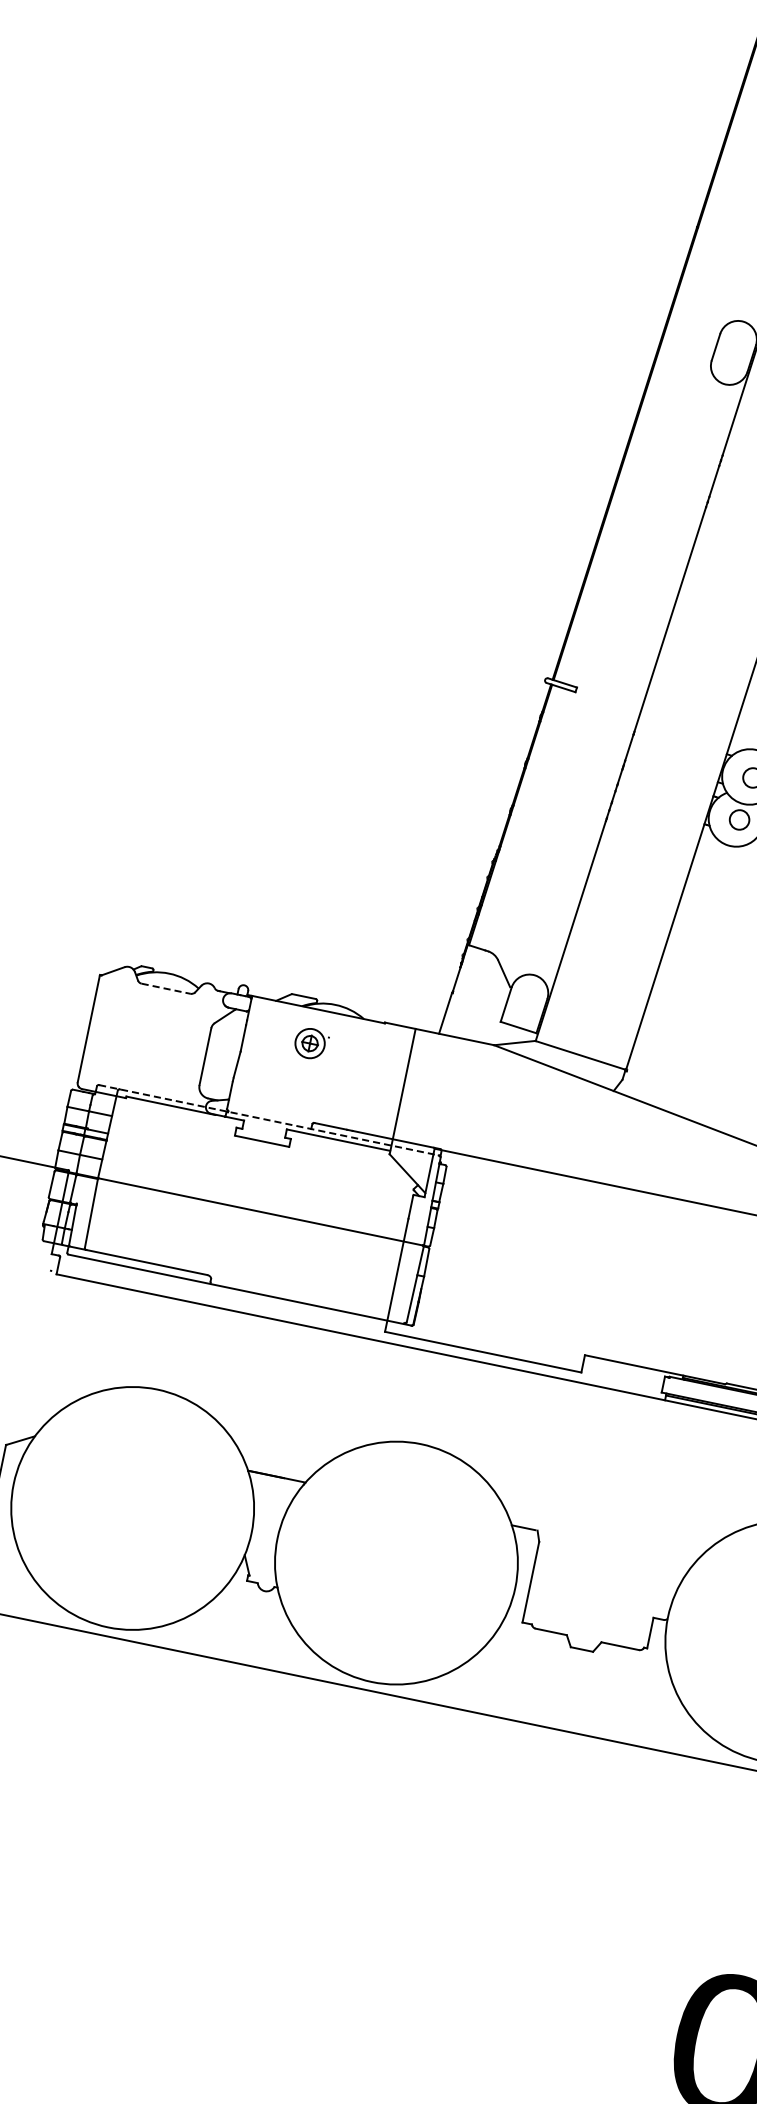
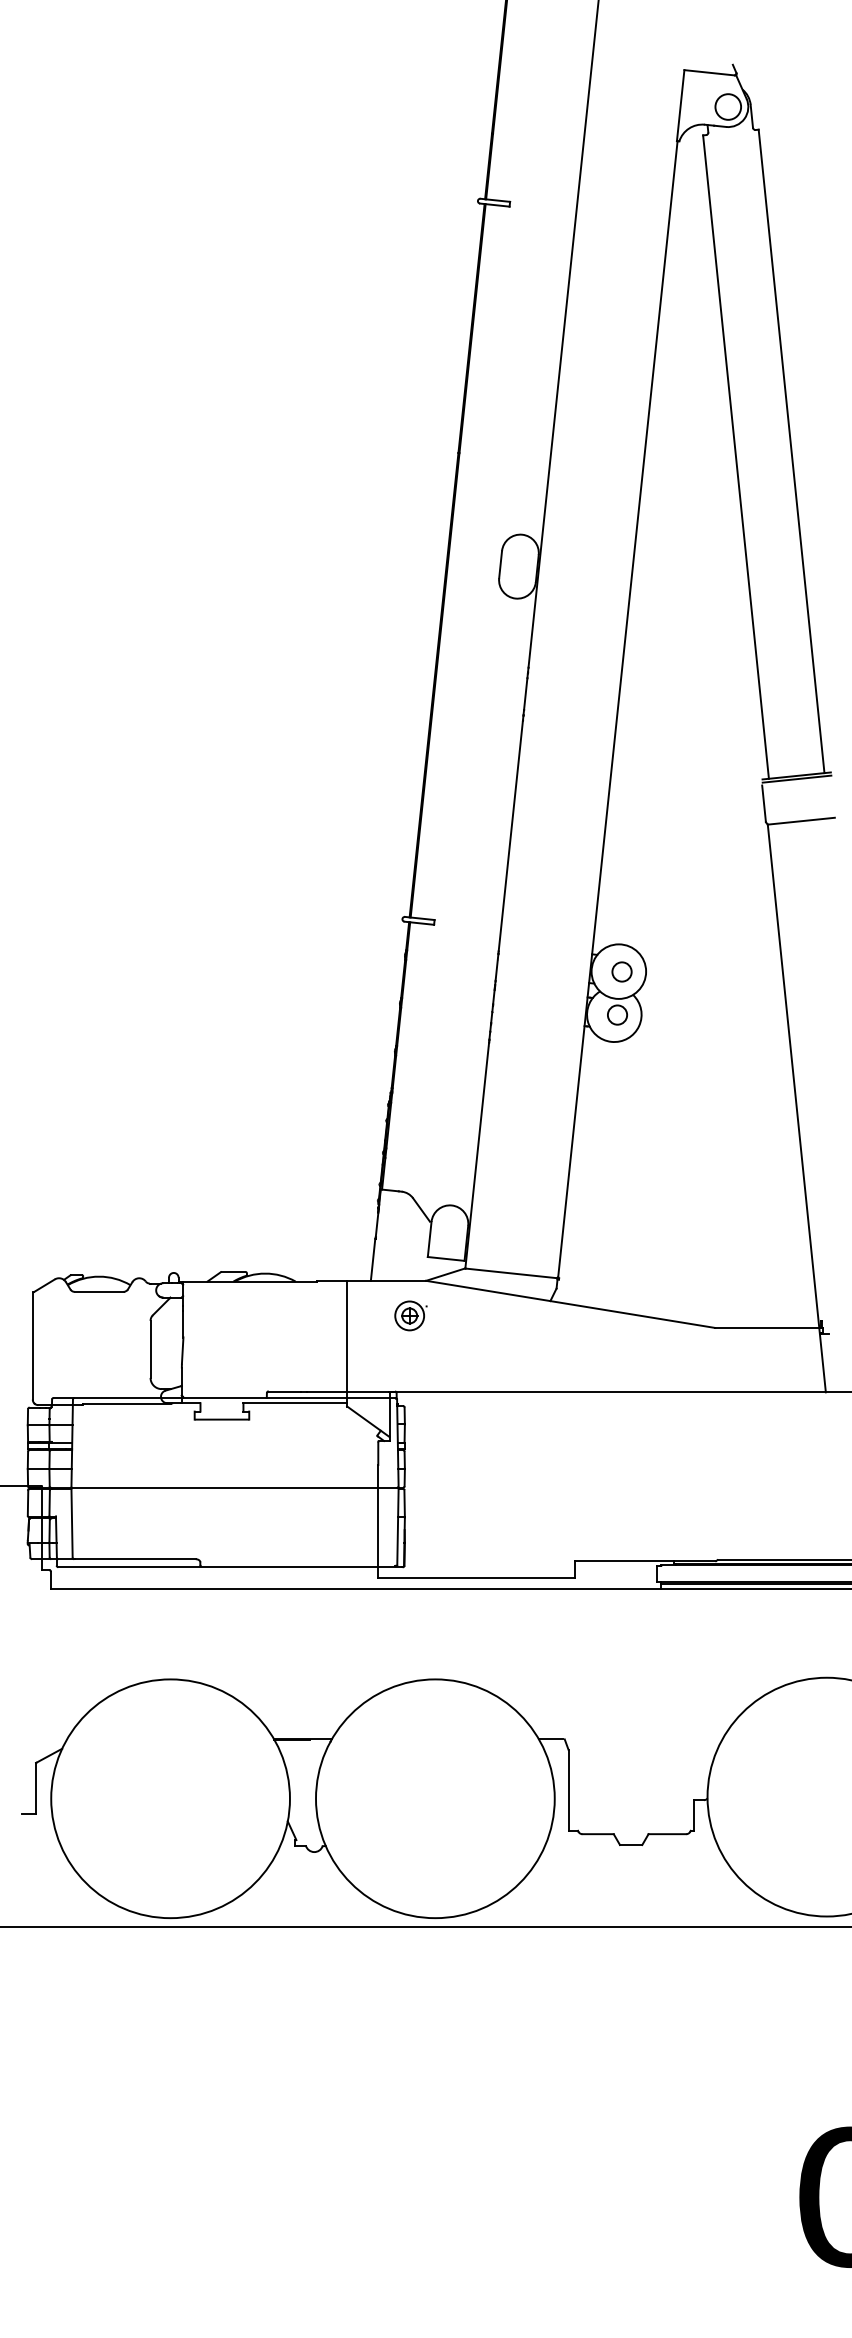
line: (166, 988) -> (99, 1291), dashed -> solid
part: (310, 1043) -> (410, 1315), moved
line: (269, 1119) -> (224, 1397), dashed -> solid

